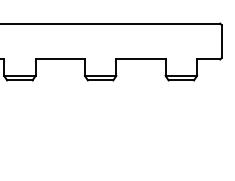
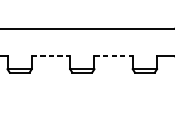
line: (60, 59) -> (51, 56), solid -> dashed
line: (140, 59) -> (113, 56), solid -> dashed

